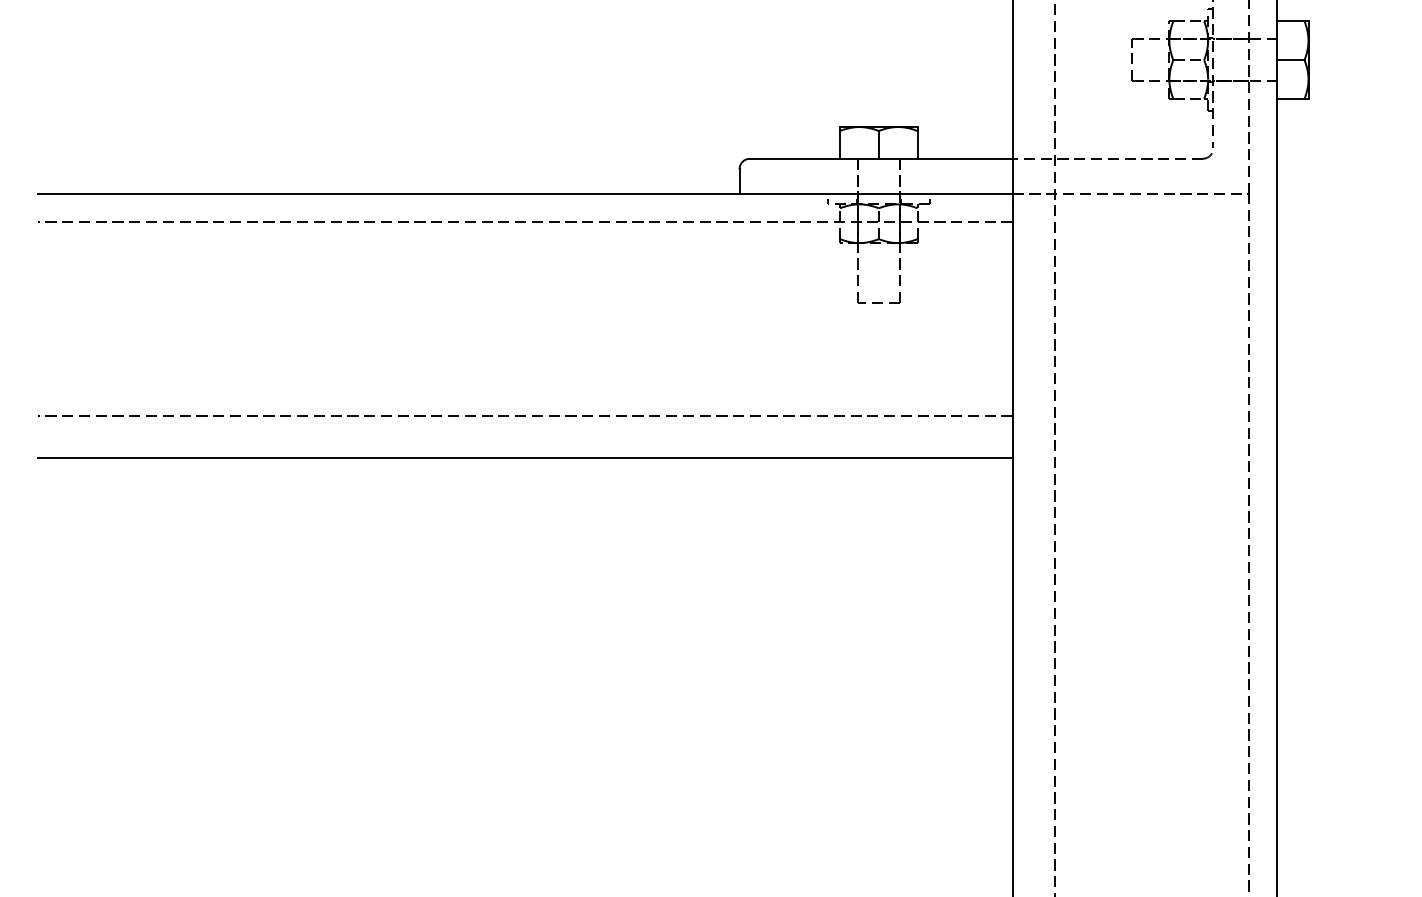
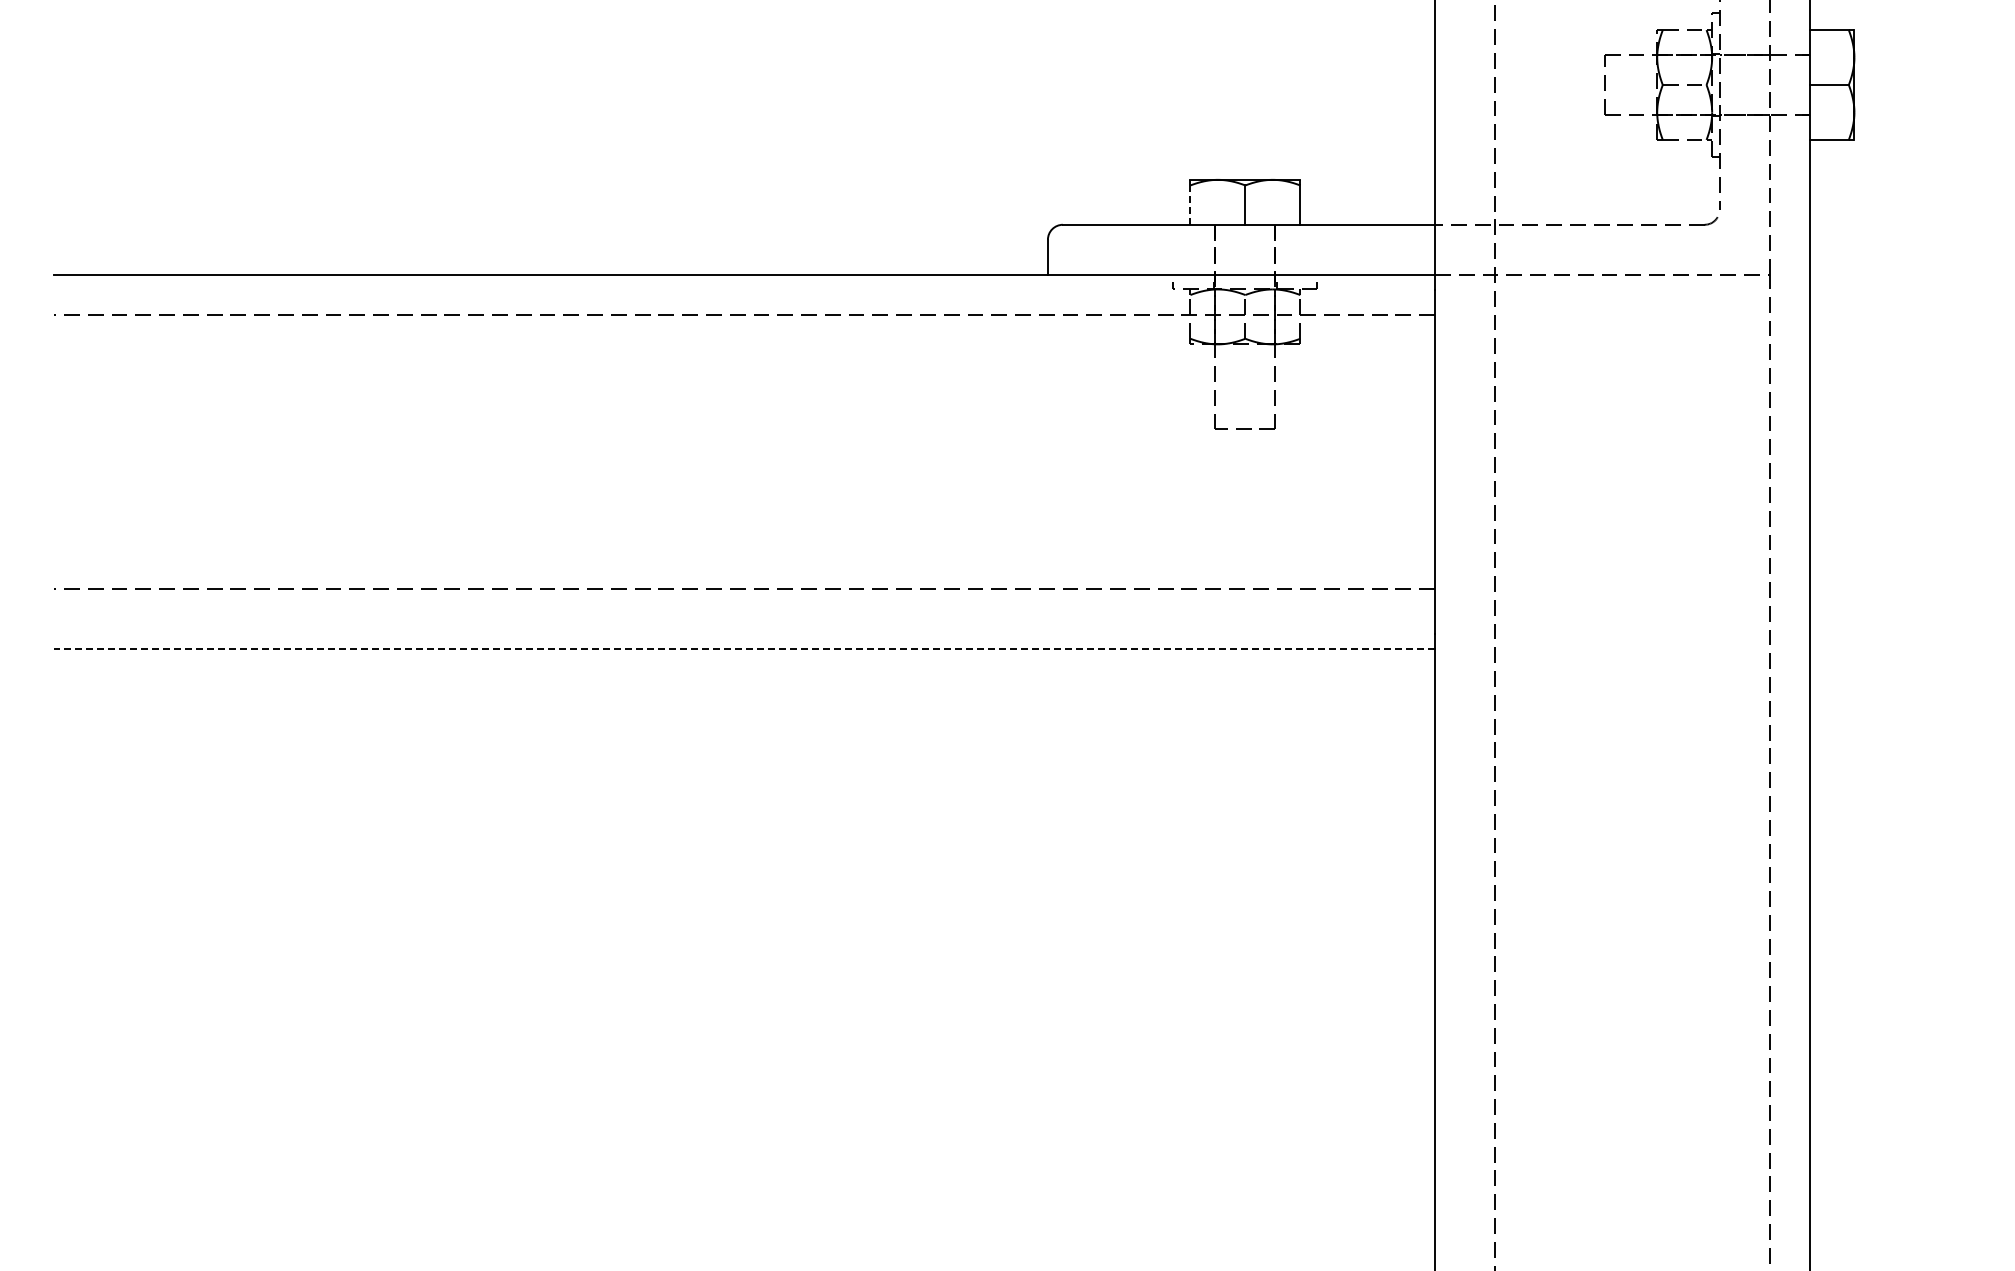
line: (840, 145) -> (1190, 205), solid -> dashed
line: (525, 458) -> (744, 649), solid -> dashed

